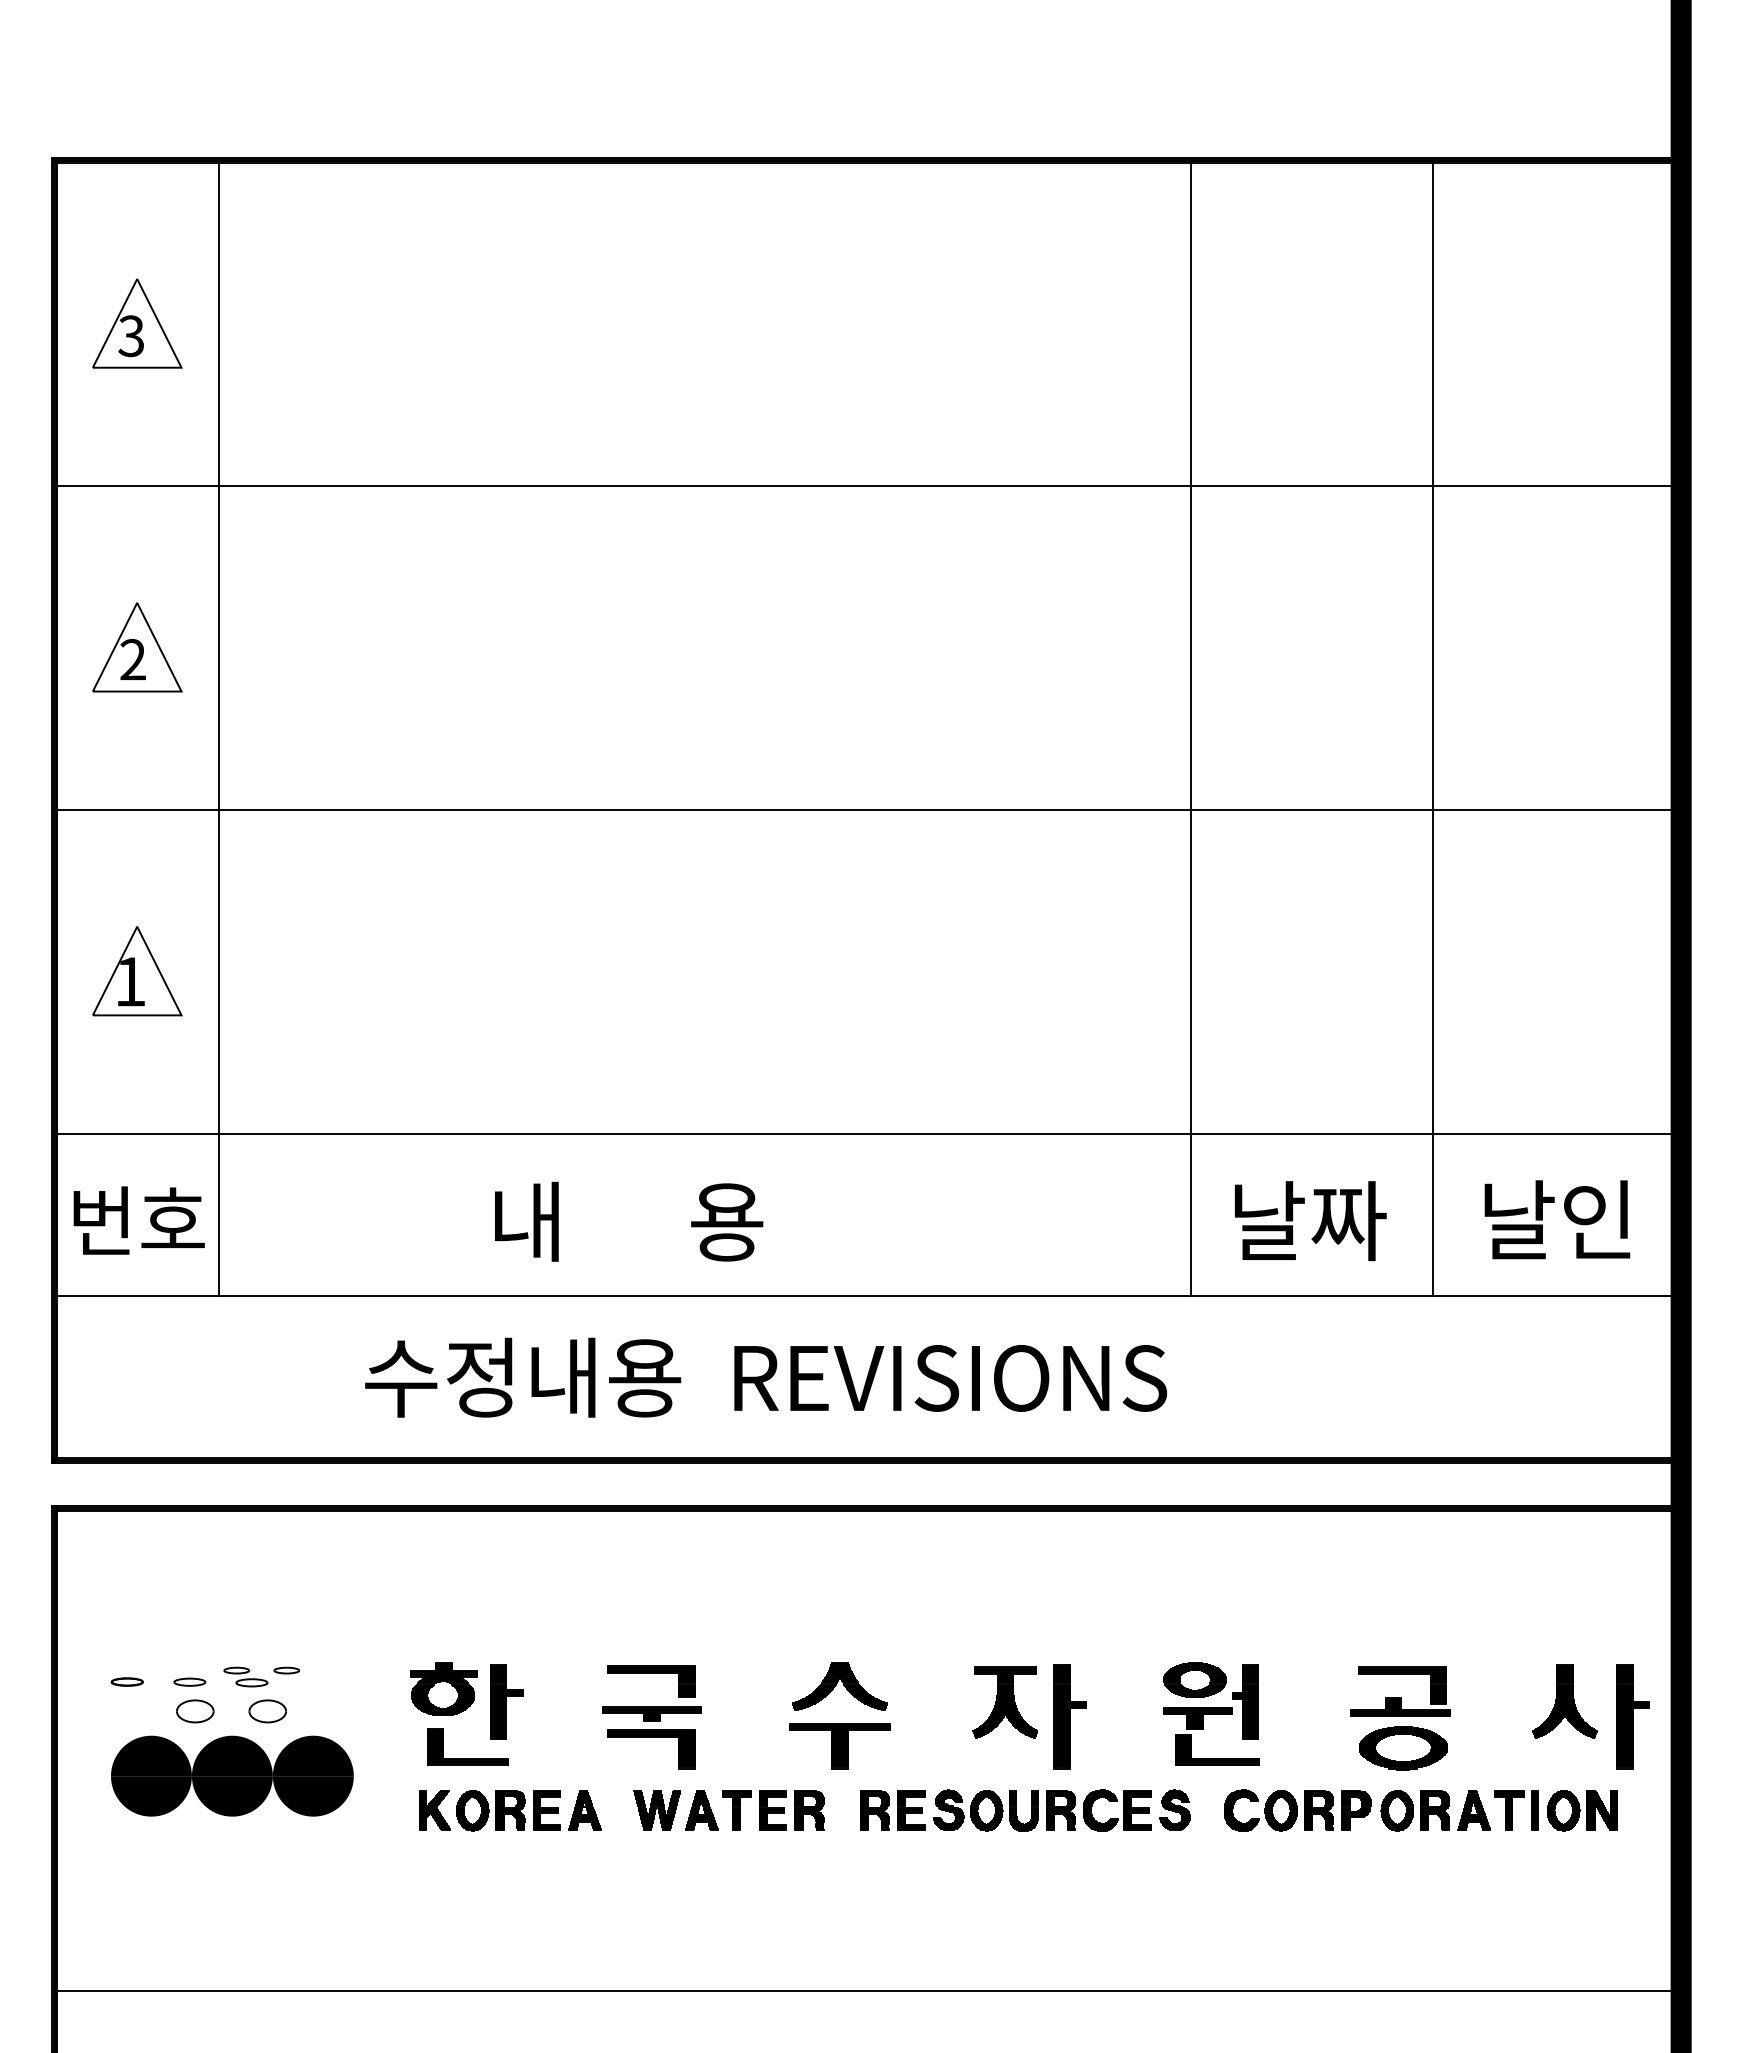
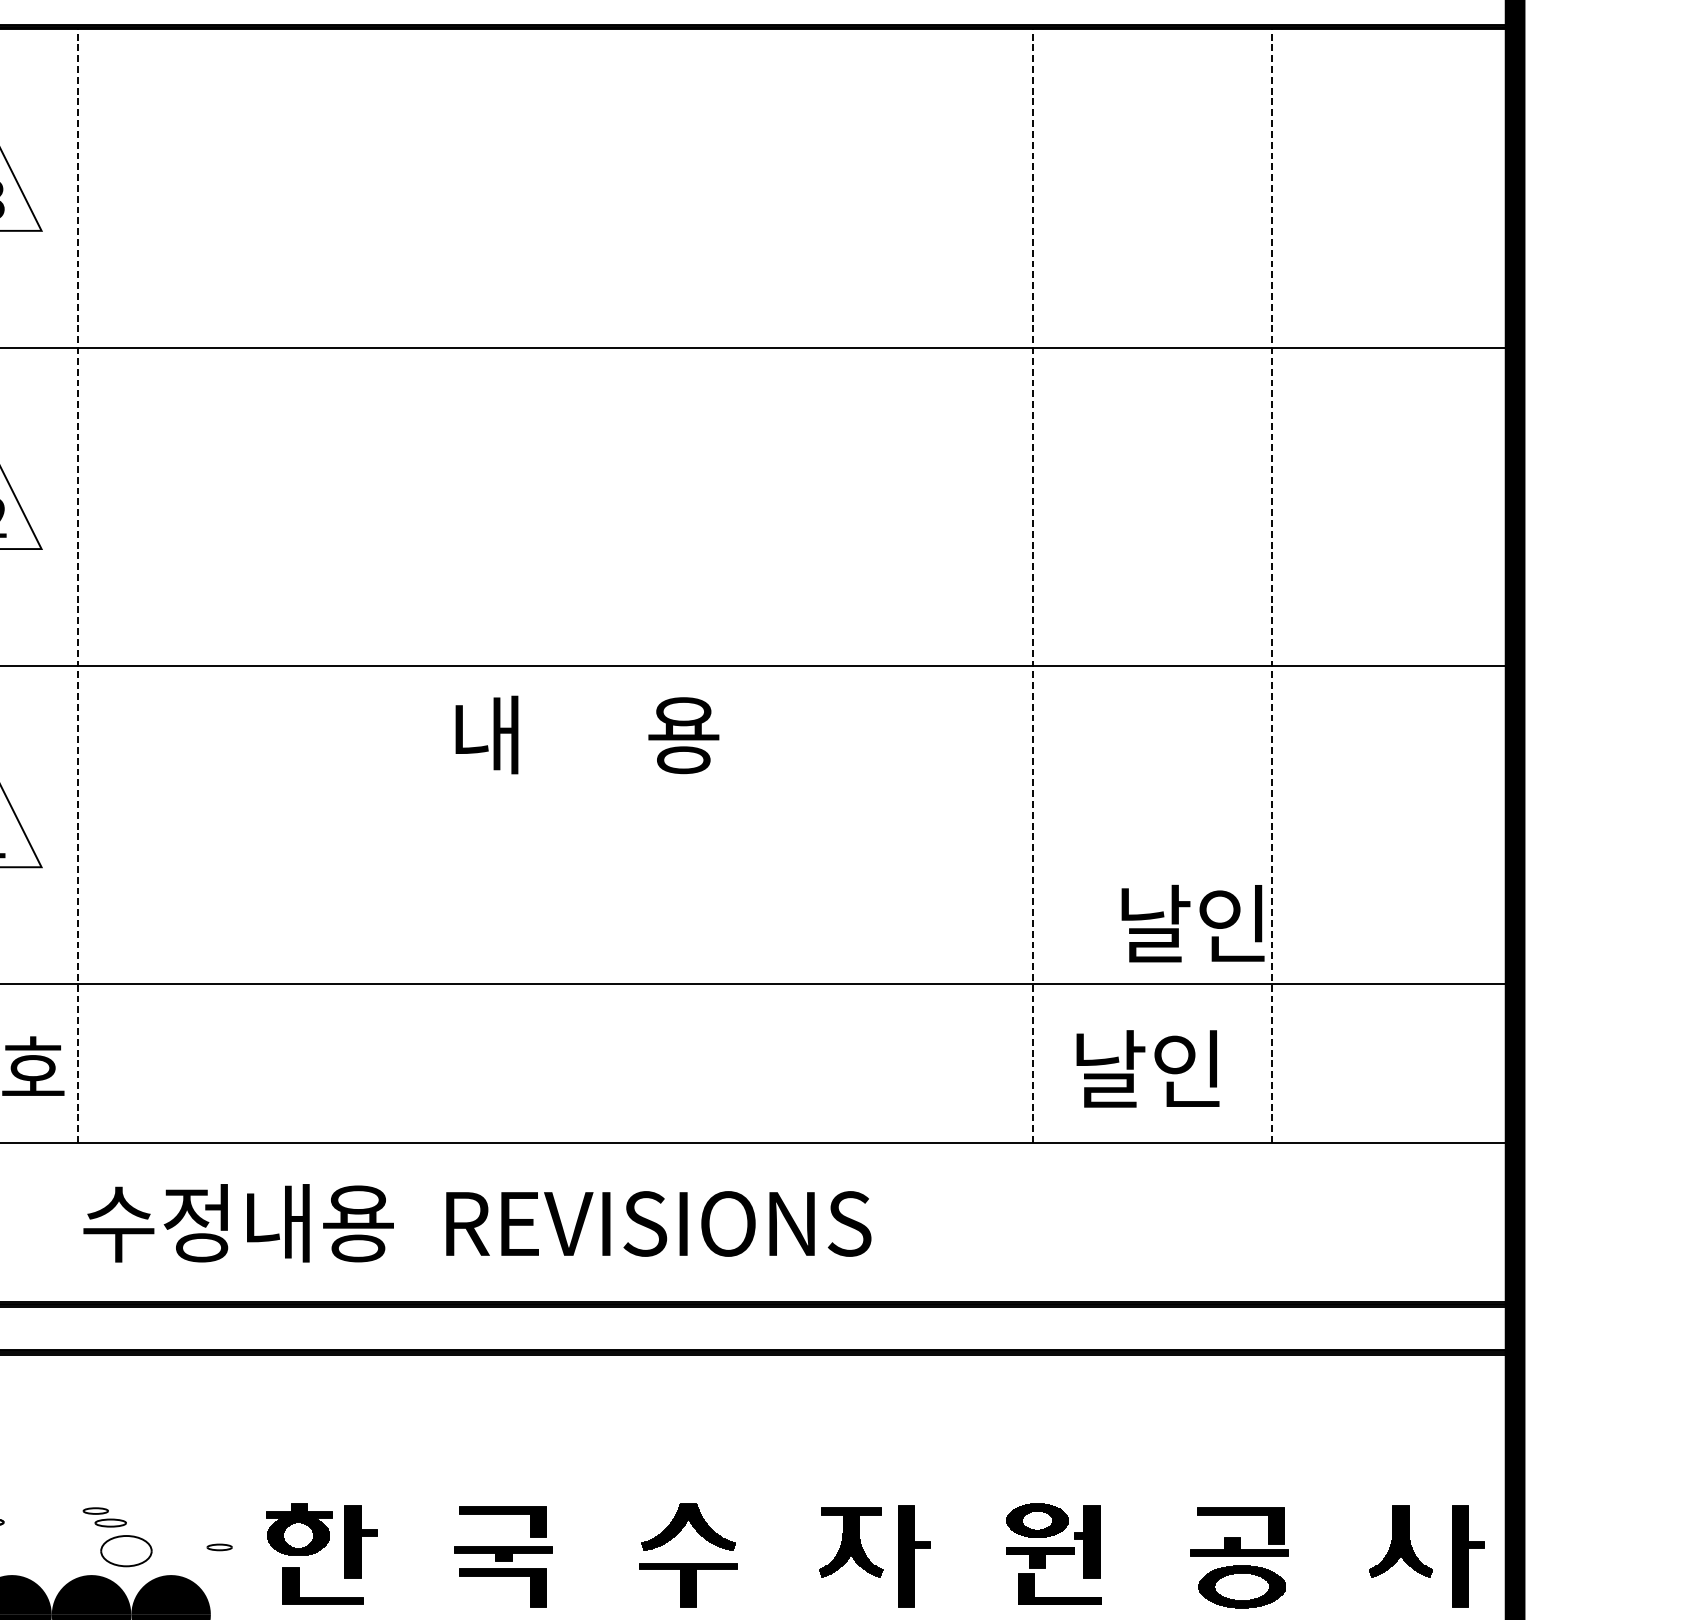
line: (219, 729) -> (78, 586), solid -> dashed
line: (1190, 729) -> (1032, 586), solid -> dashed
line: (1433, 729) -> (1271, 586), solid -> dashed
text: (1557, 1219) -> (1193, 923), moved
text: (629, 1221) -> (587, 734), moved
text: (1348, 1221) -> (1188, 1069), 날짜 -> 날인
text: (766, 1377) -> (477, 1223), moved
part: (286, 1670) -> (219, 1547), moved
part: (189, 1681) -> (49, 1521), removed
part: (195, 1711) -> (55, 1551), removed
part: (267, 1711) -> (126, 1551), size x1.4

